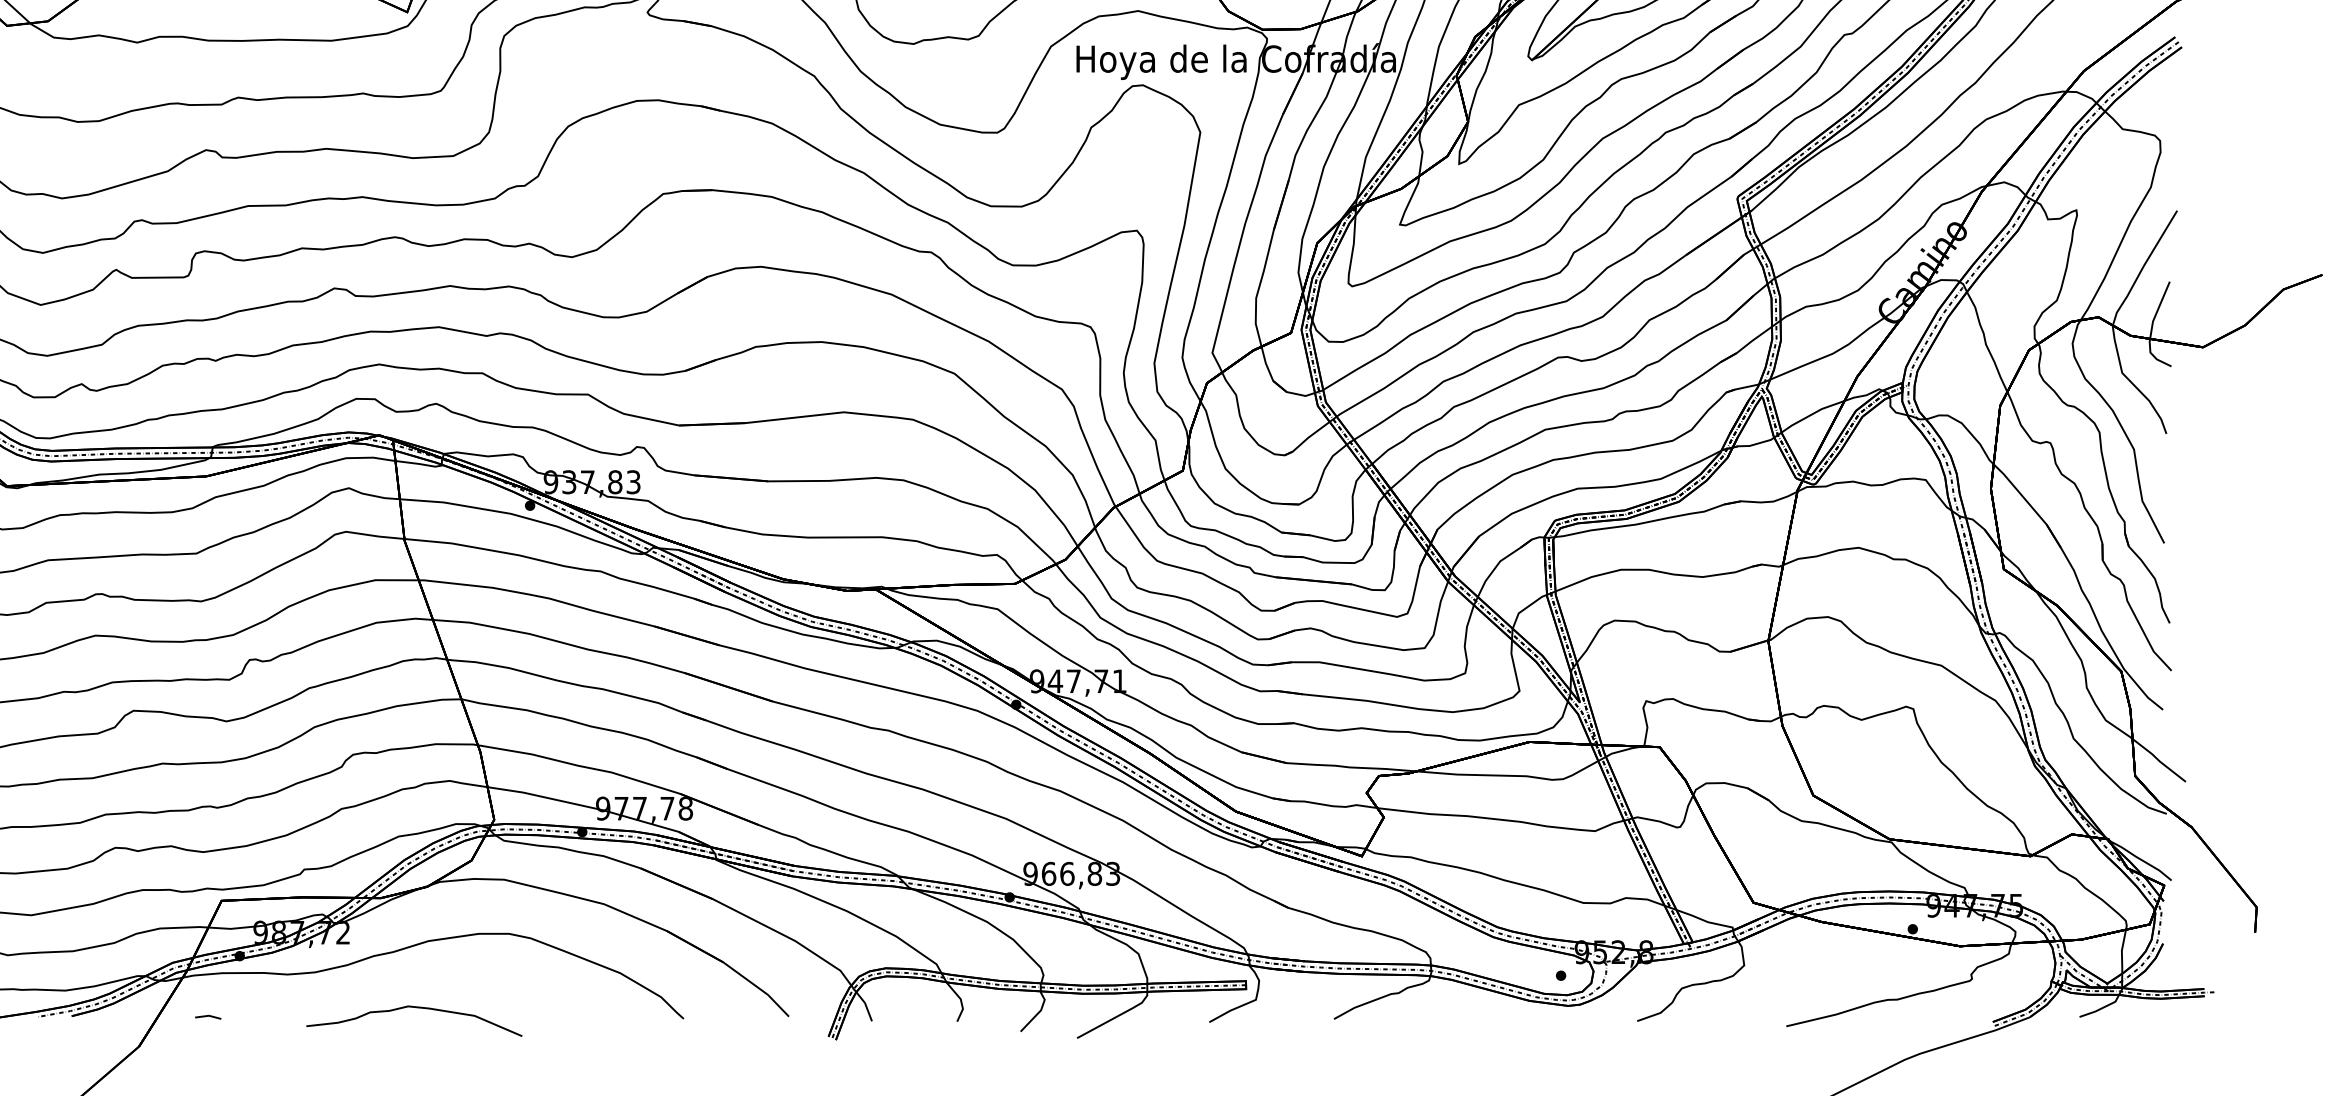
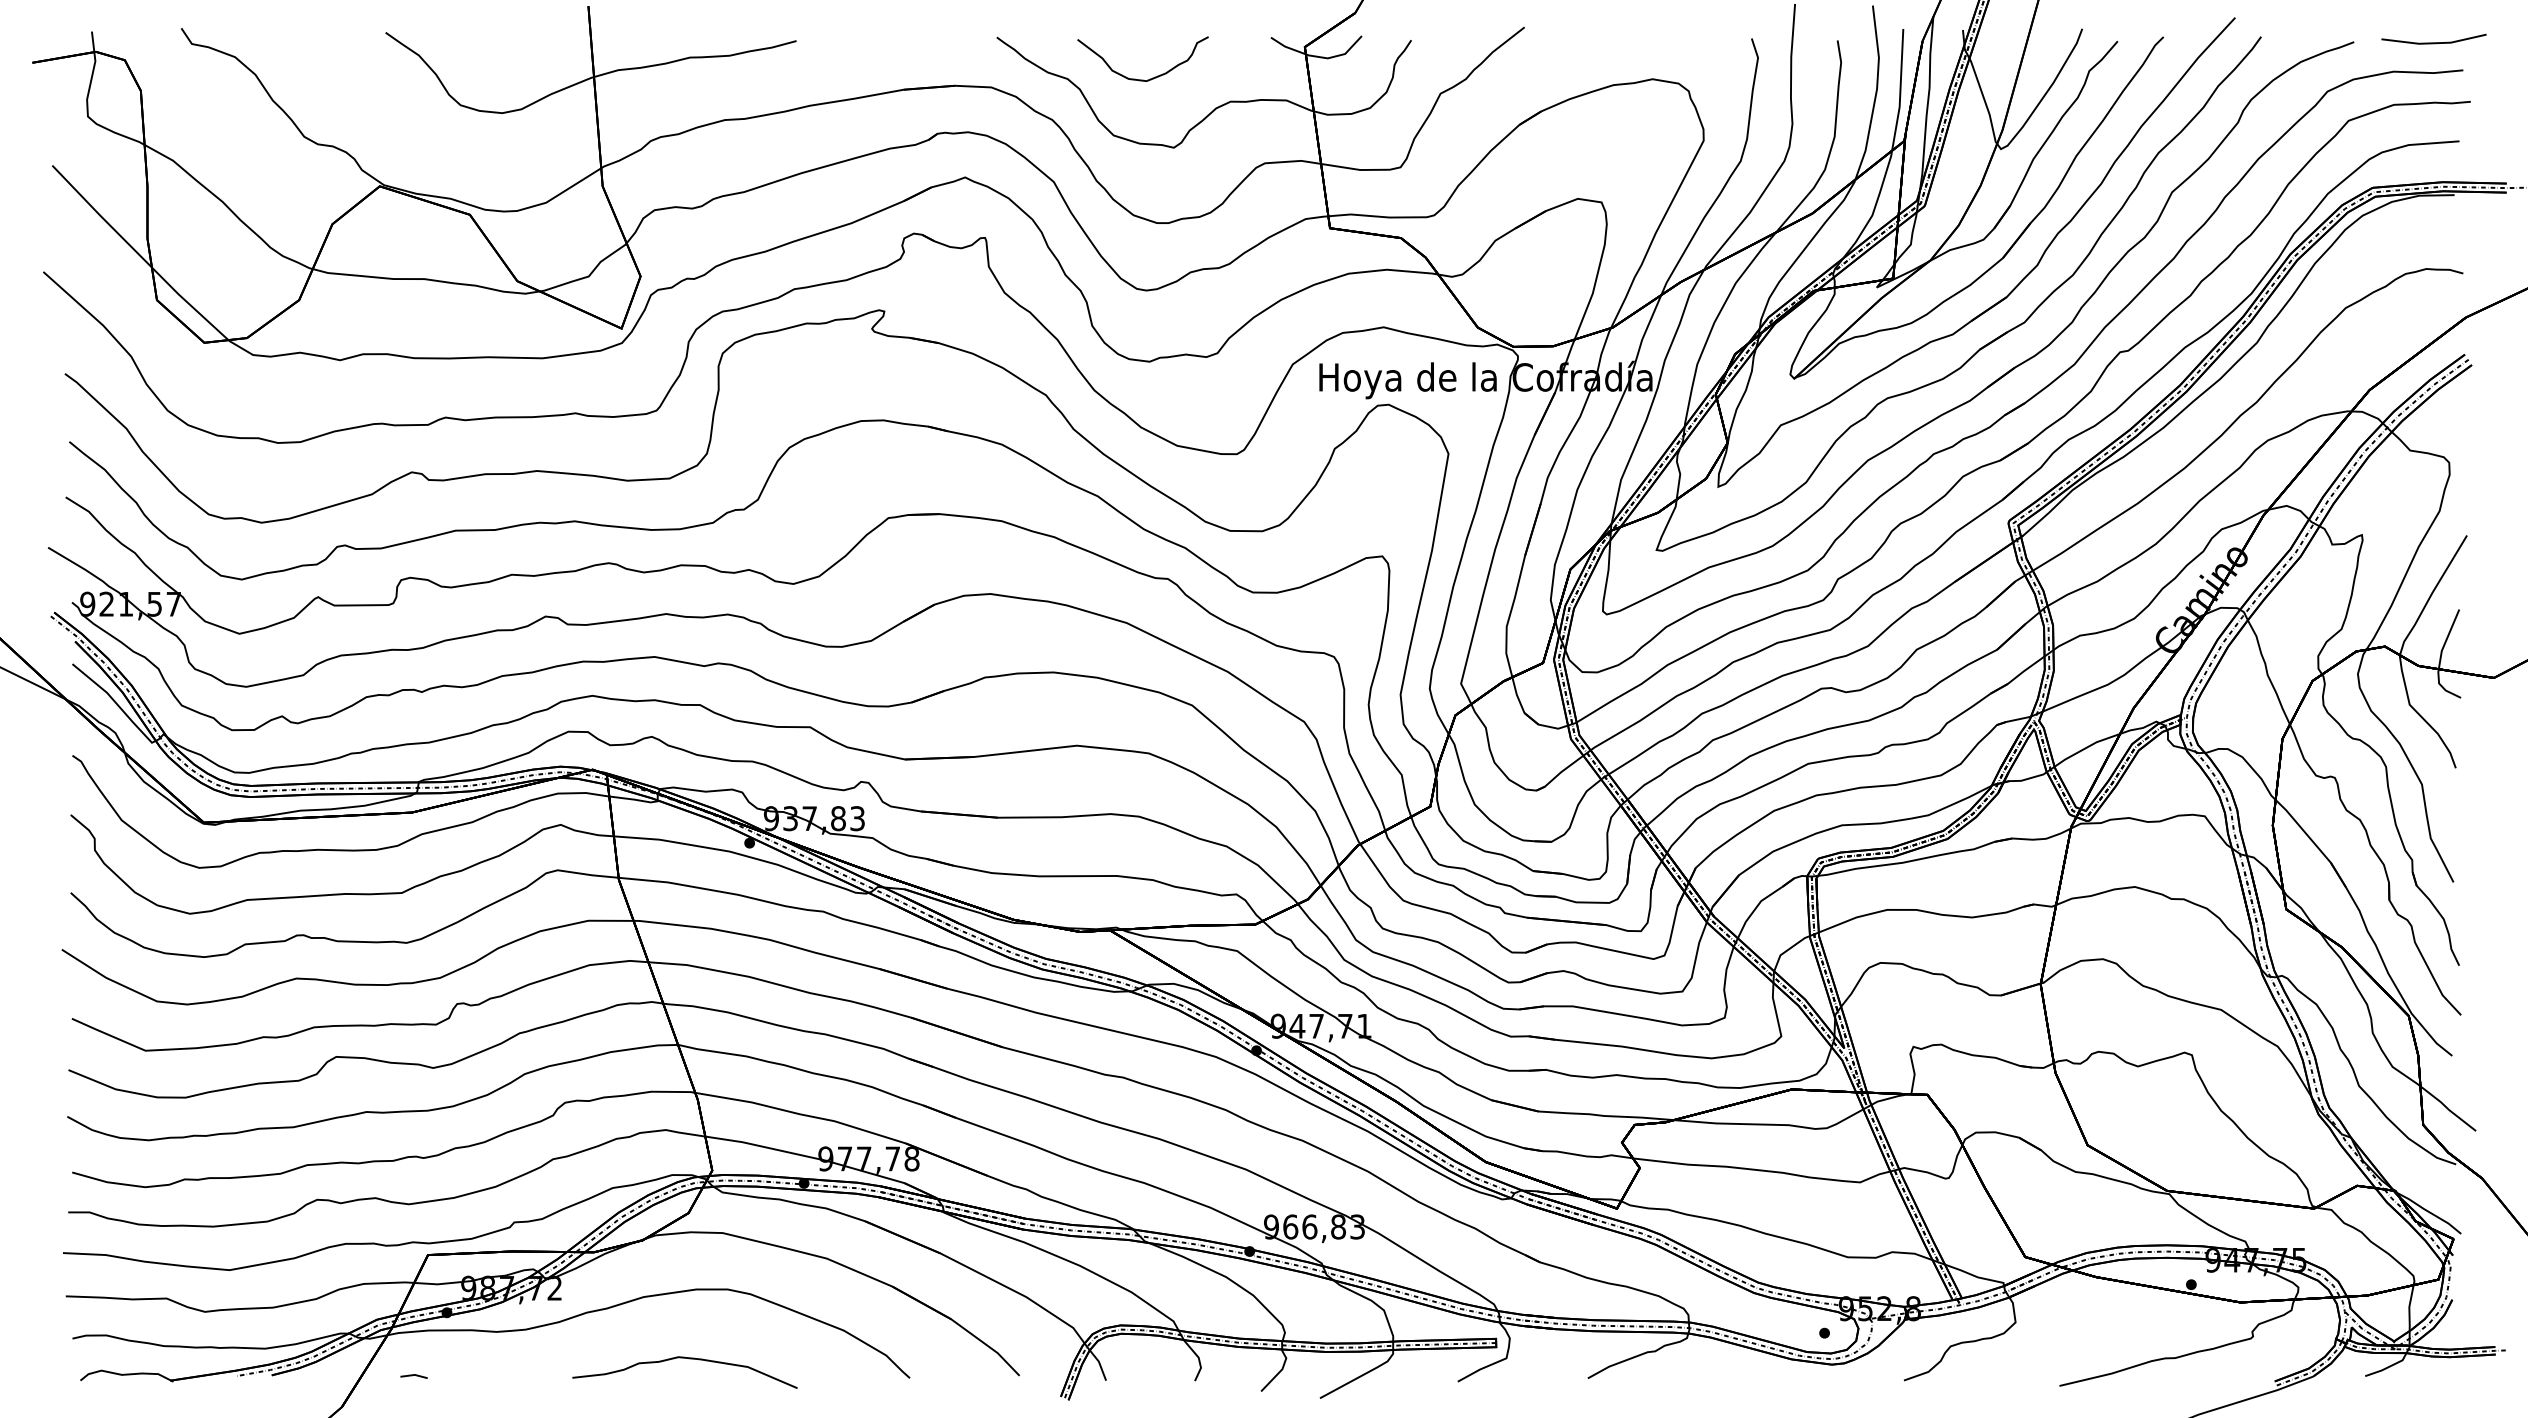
curve: (418, 1008) -> (689, 1359), moved

